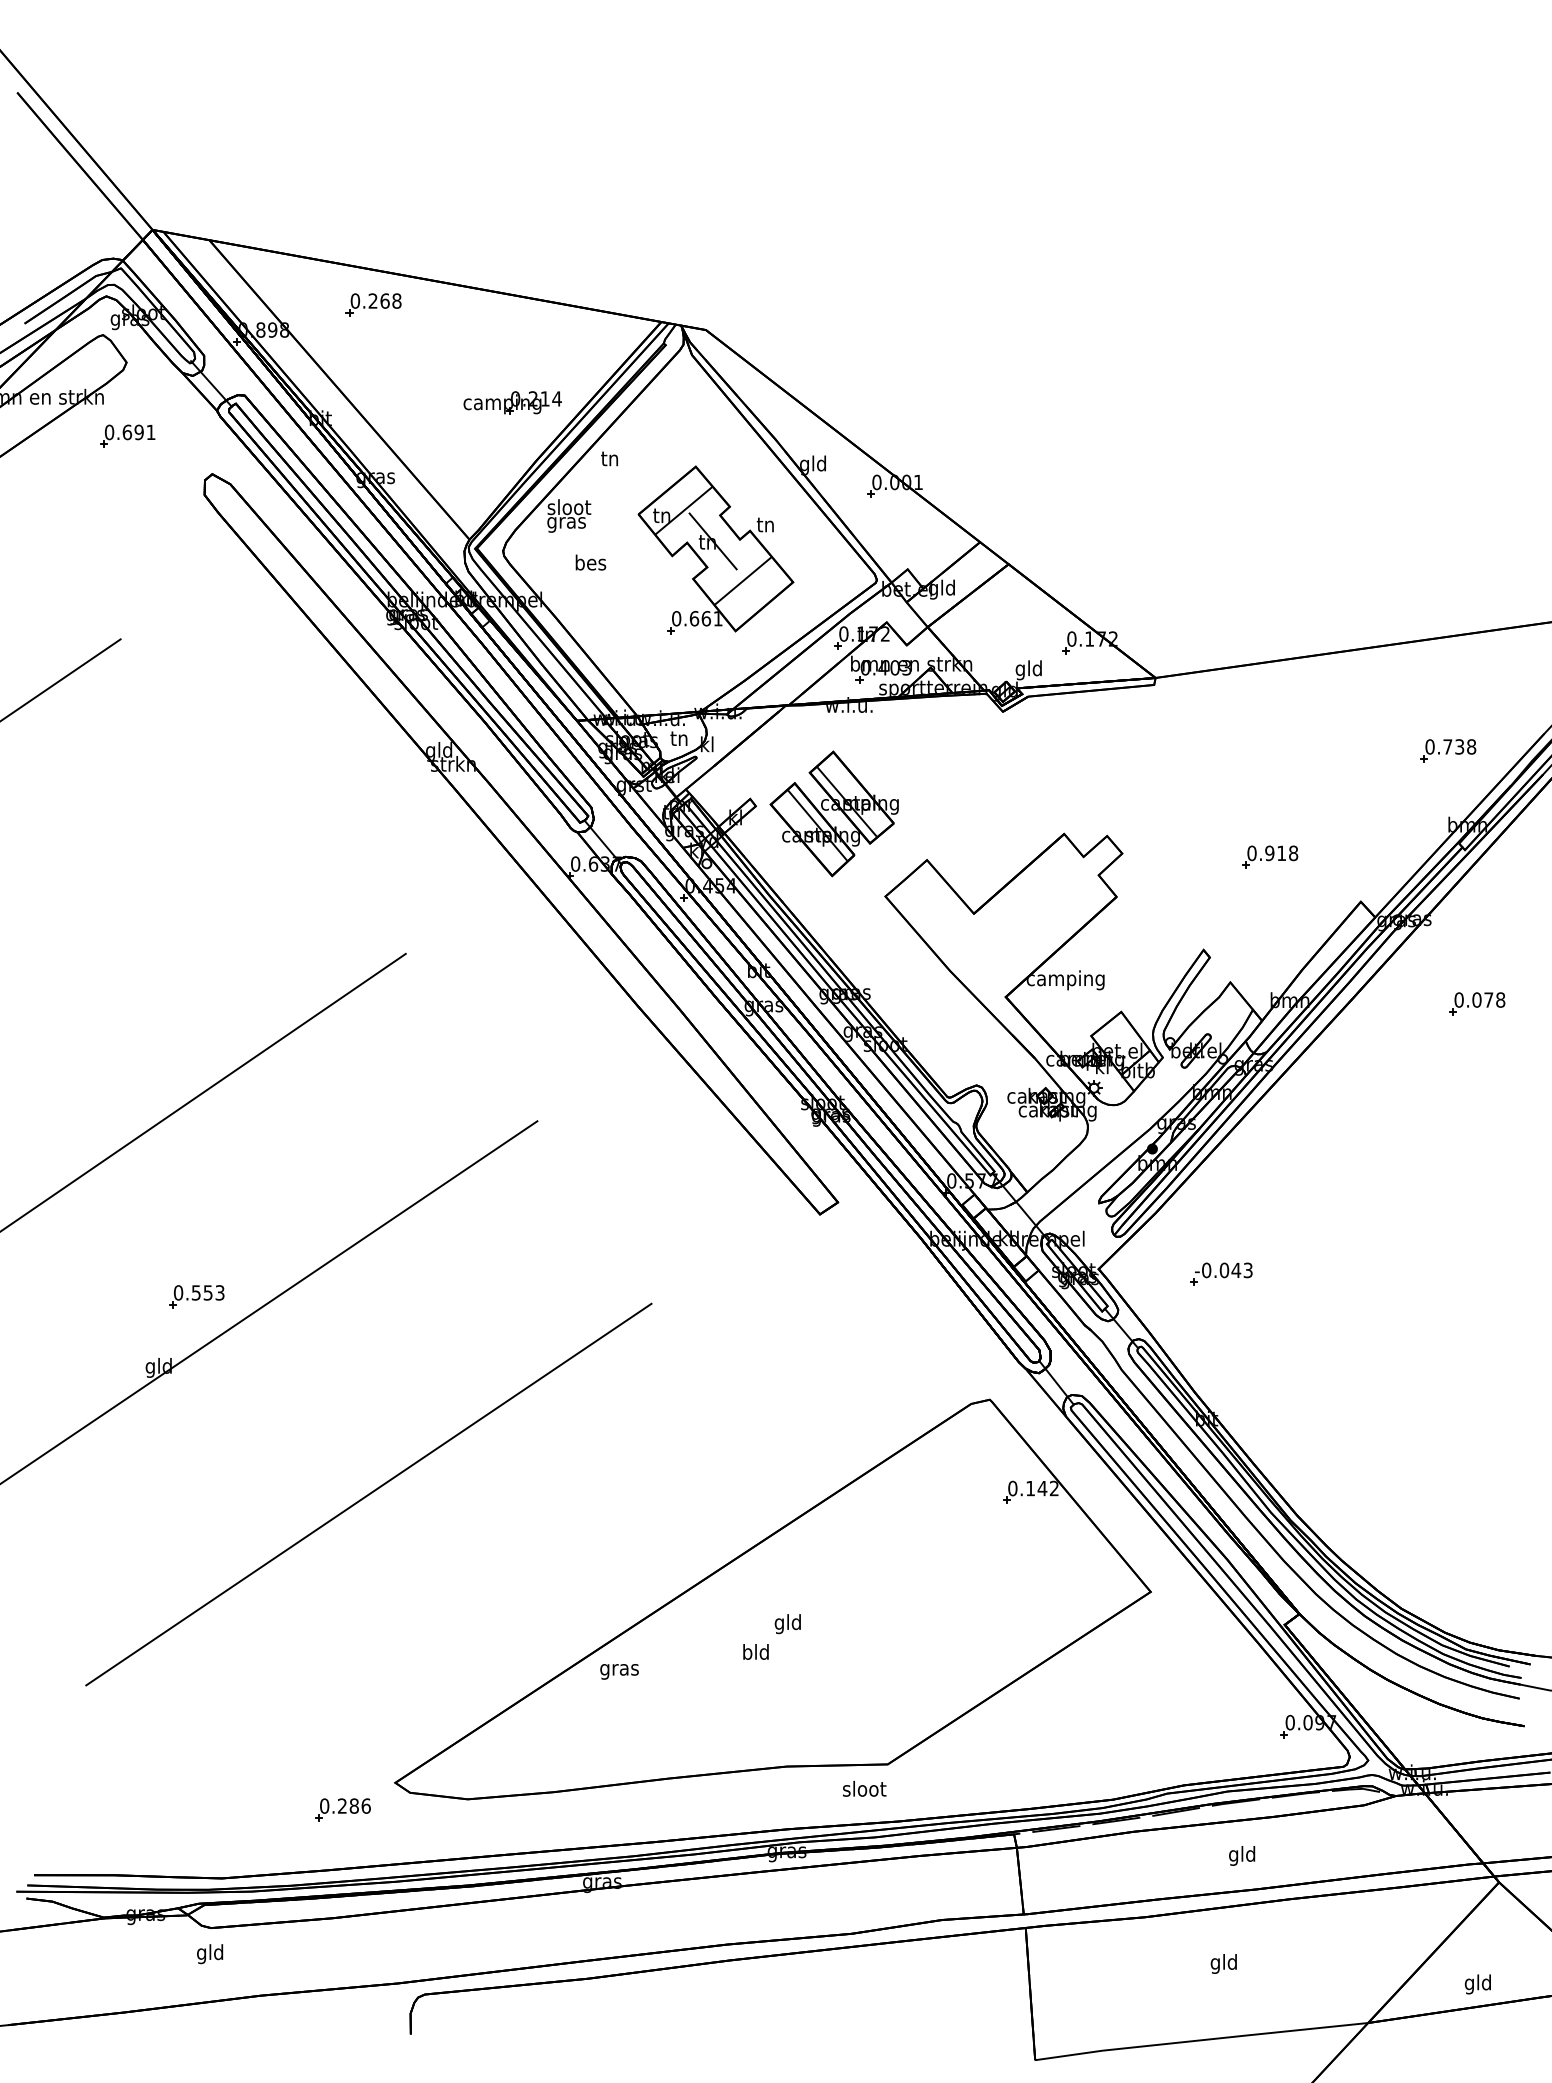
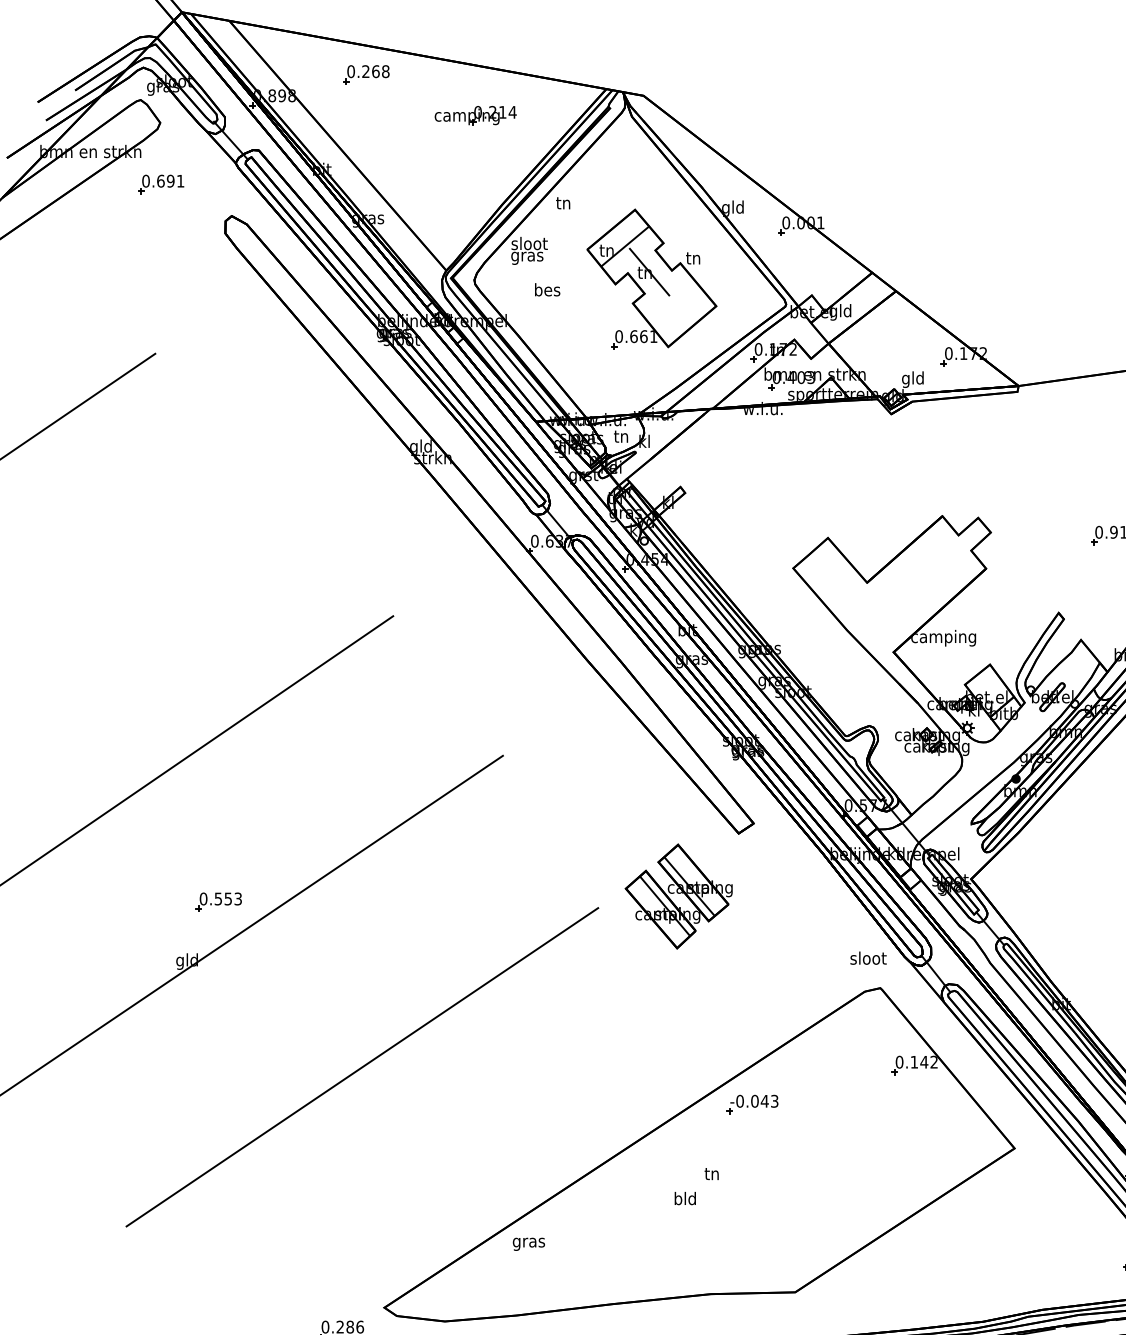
part: (512, 402) -> (475, 115), moved
line: (742, 580) -> (674, 304), removed
part: (833, 813) -> (678, 896), moved
part: (1221, 1273) -> (752, 1103), moved
text: (787, 1624) -> (711, 1175), gld -> tn
text: (619, 1671) -> (528, 1244), moved
text: (864, 1788) -> (868, 957), moved

